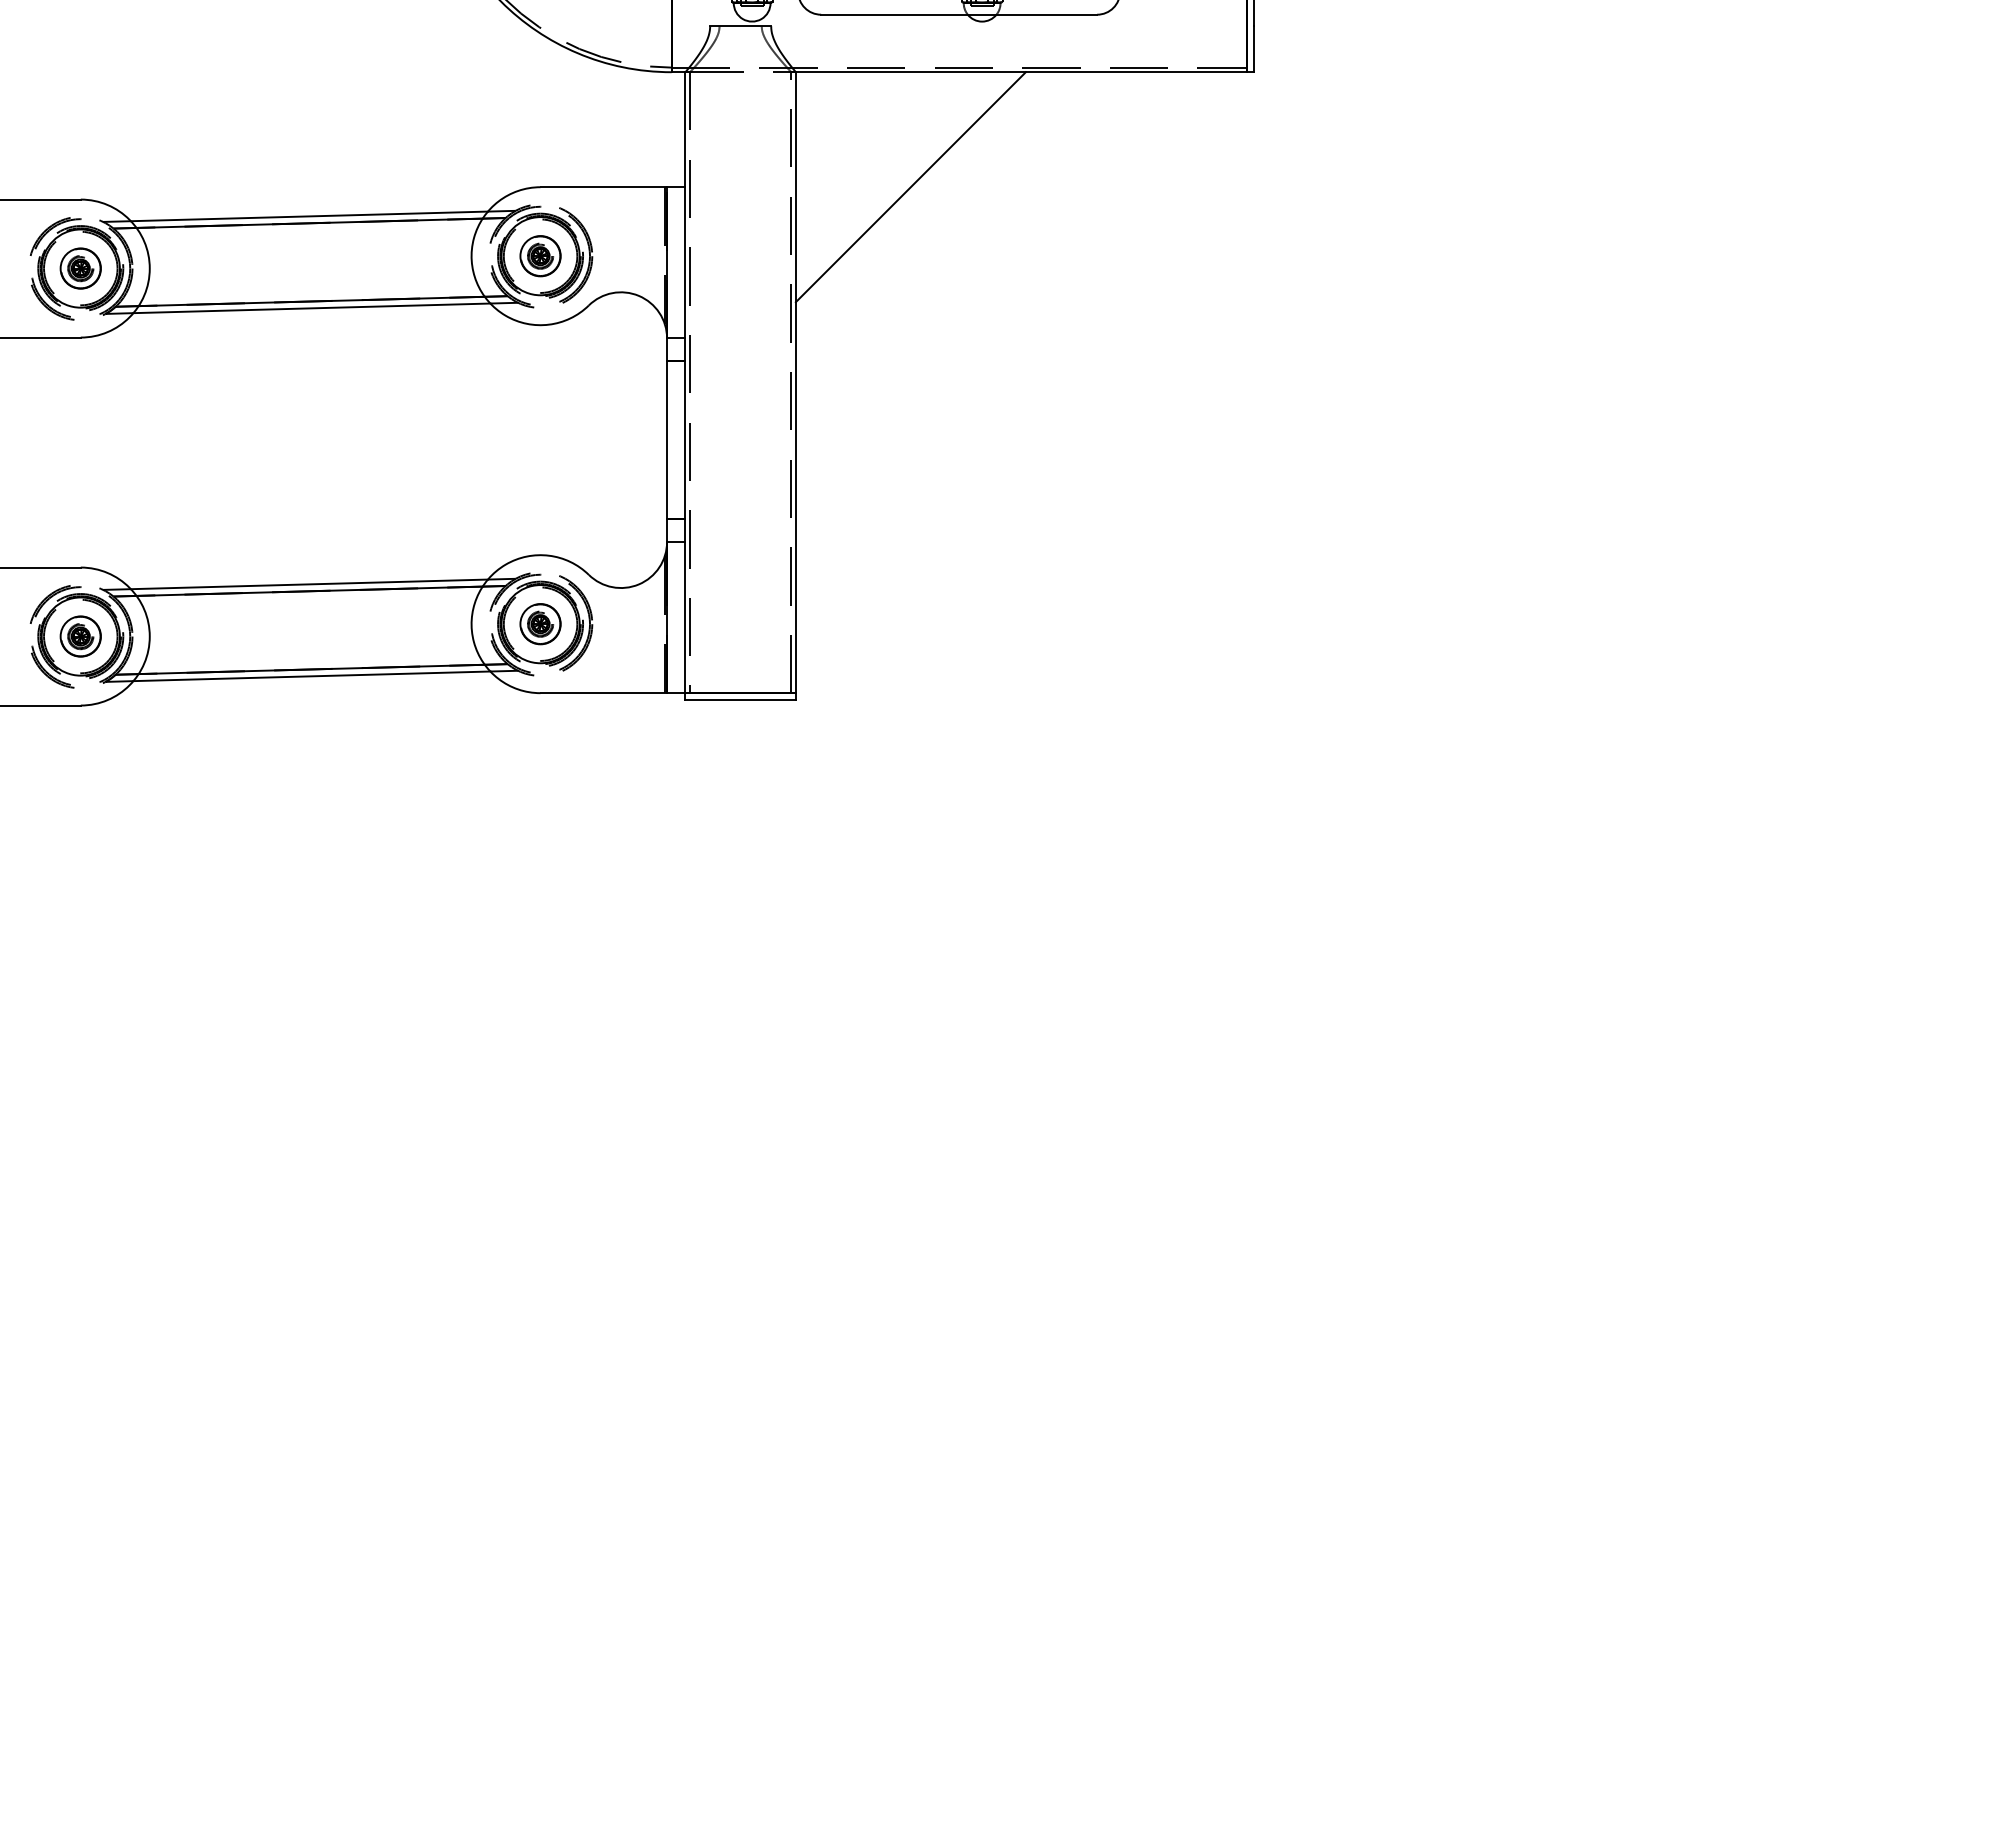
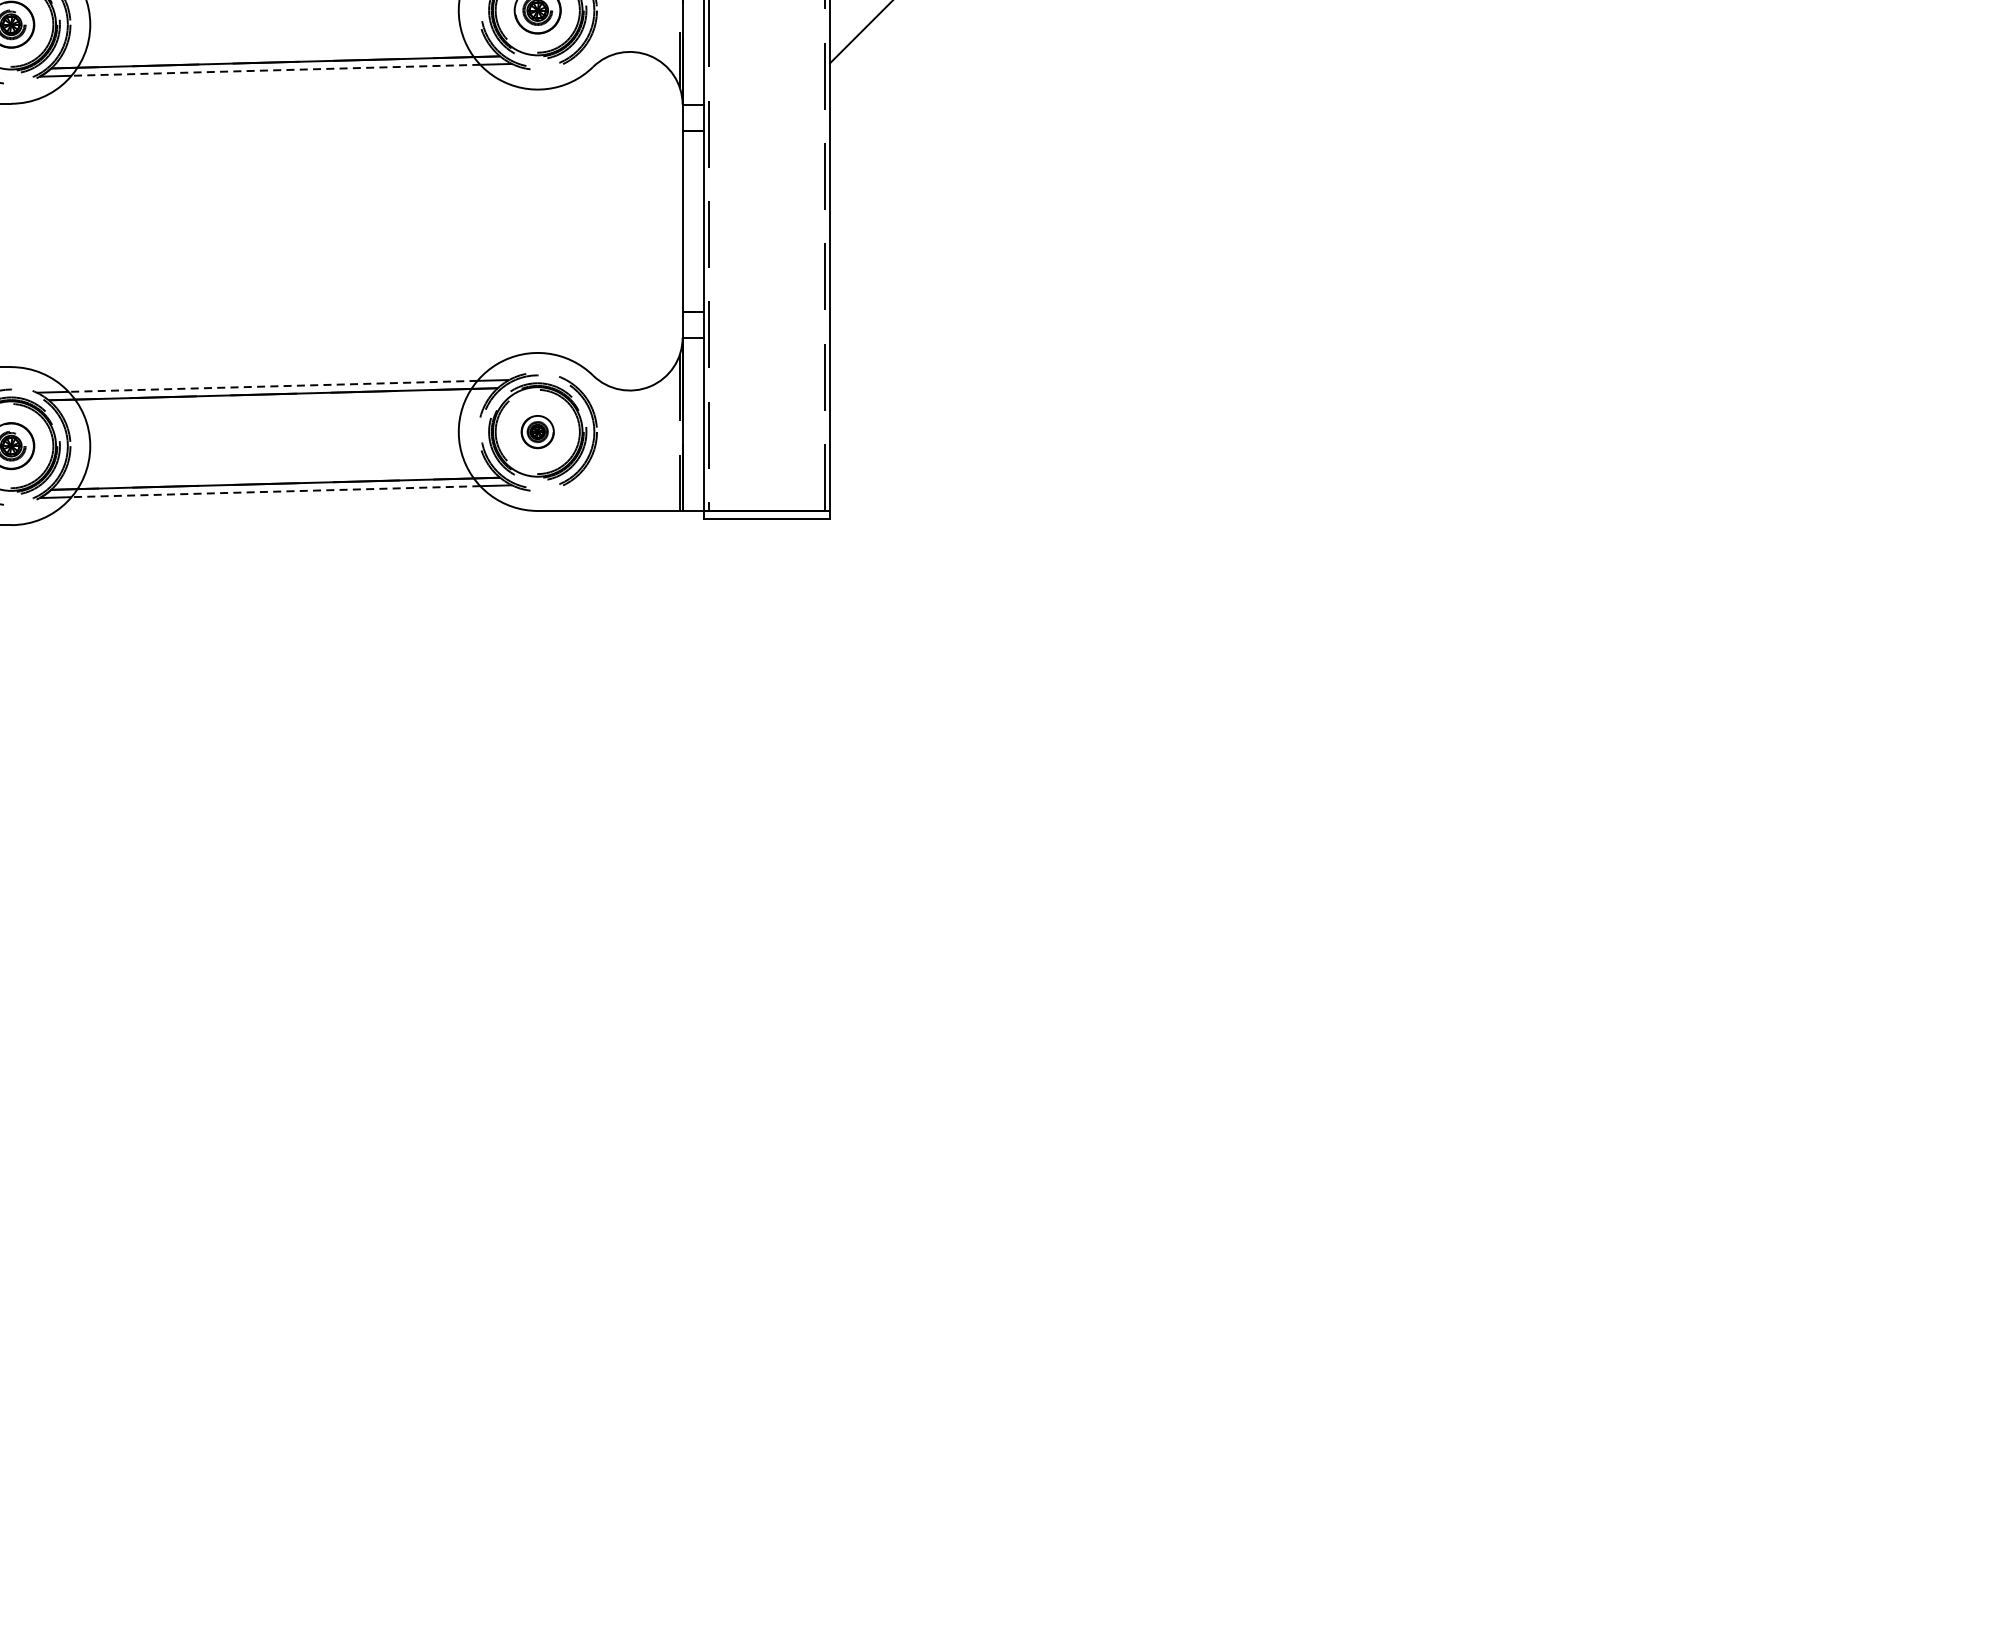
line: (311, 308) -> (275, 70), solid -> dashed
line: (309, 584) -> (273, 386), solid -> dashed
part: (540, 624) -> (537, 432), size x0.7
line: (311, 676) -> (275, 491), solid -> dashed

